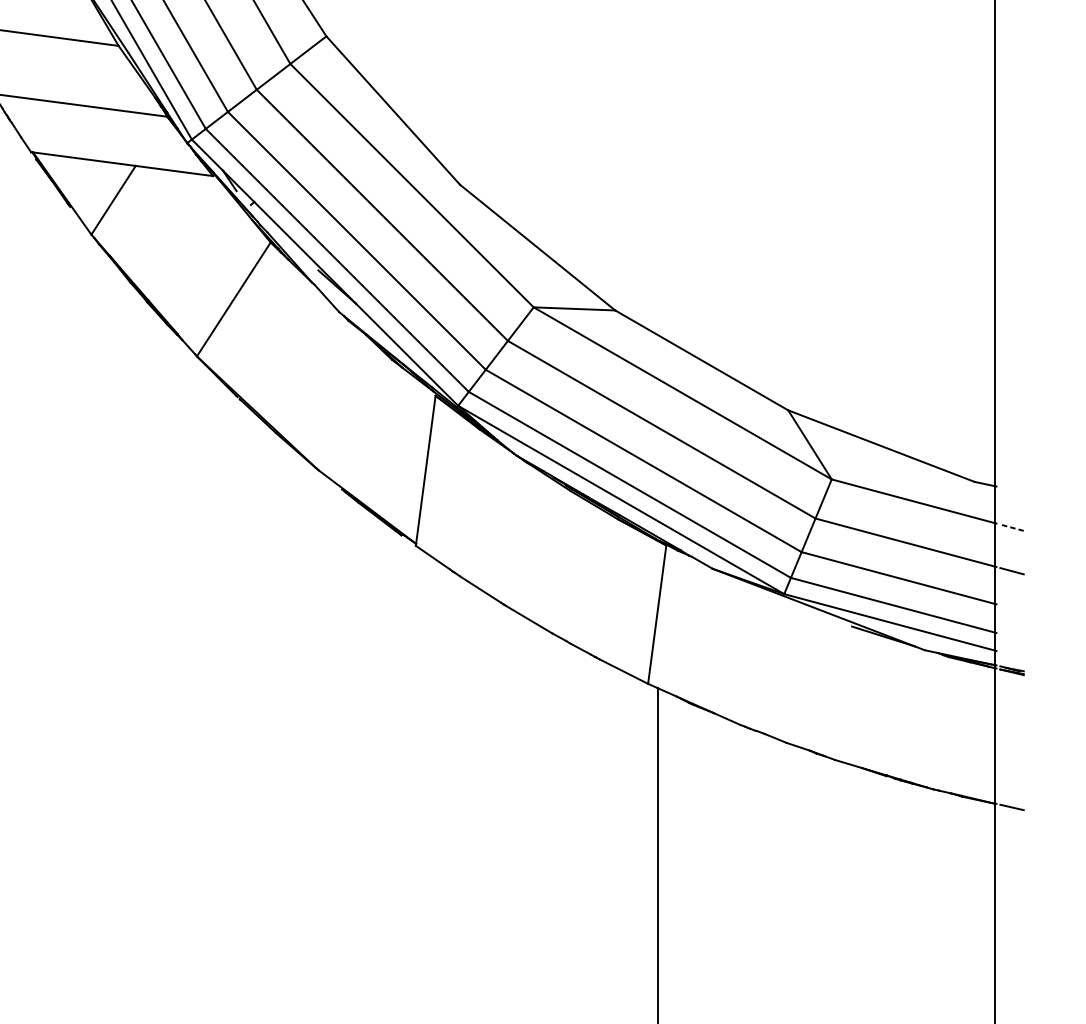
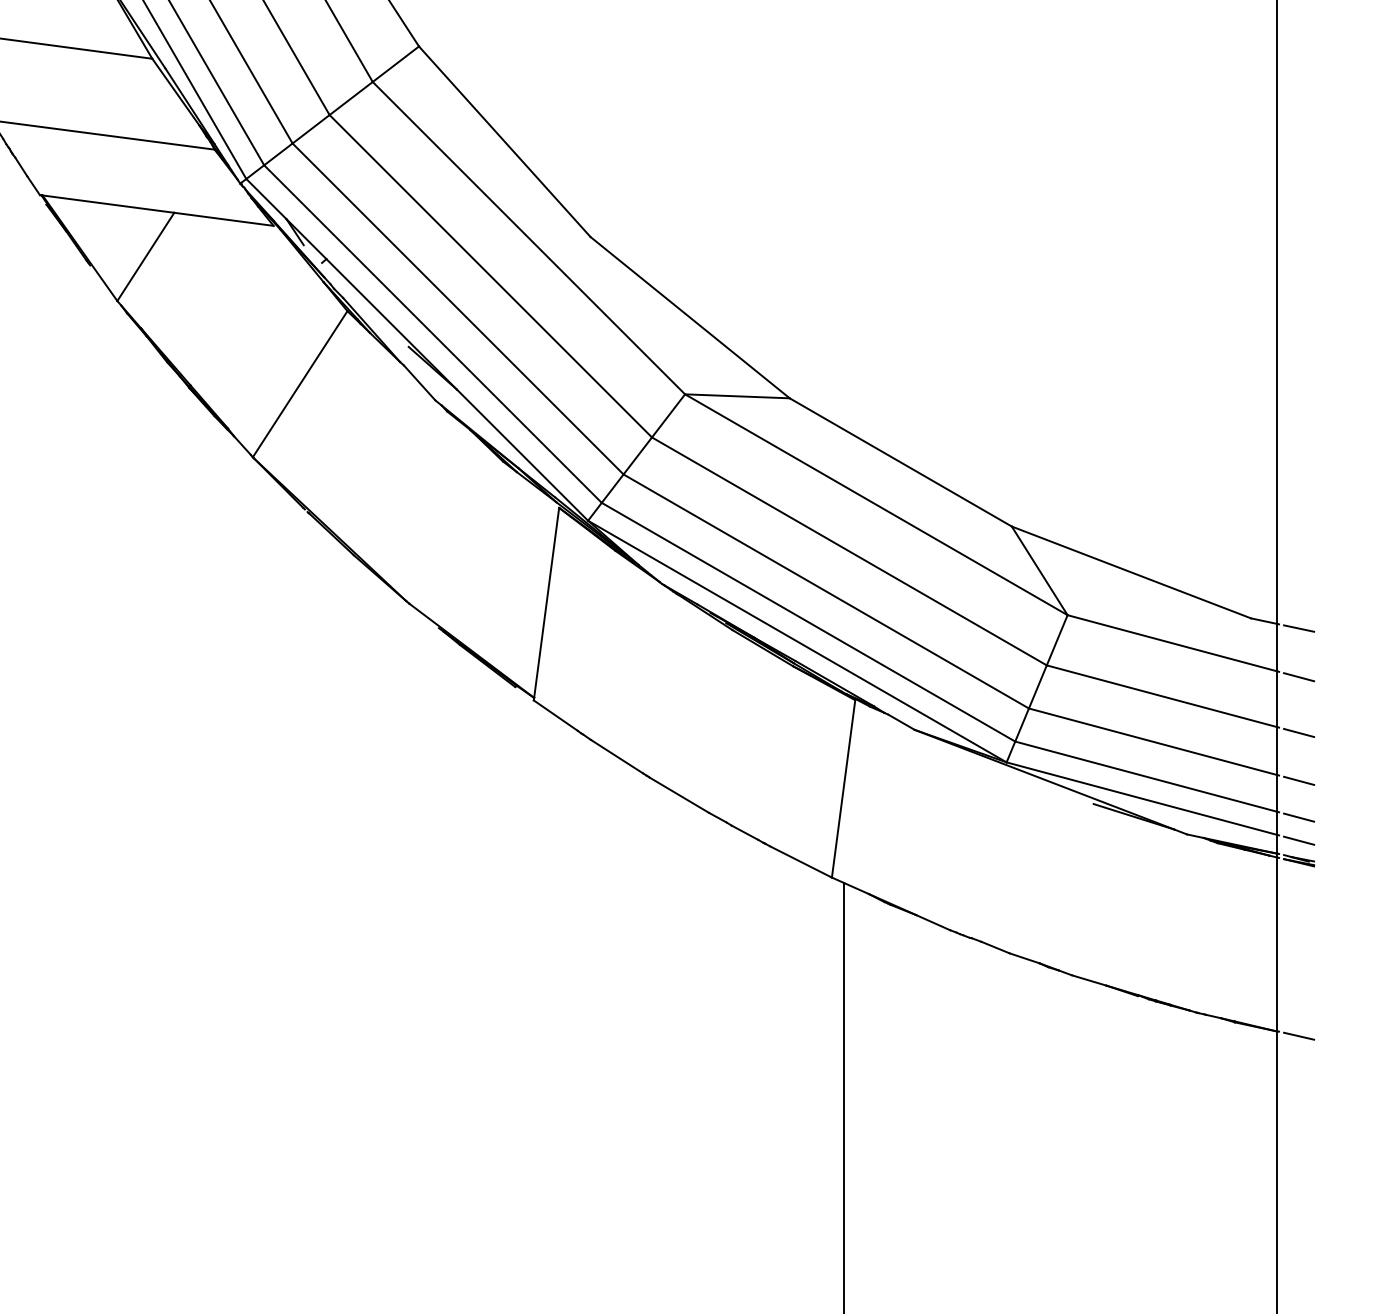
line: (1012, 489) -> (1299, 628), added
line: (1012, 527) -> (1299, 677), dashed -> solid
line: (1012, 608) -> (1299, 780), added
line: (1012, 637) -> (1299, 817), added
line: (1012, 654) -> (1299, 840), added

